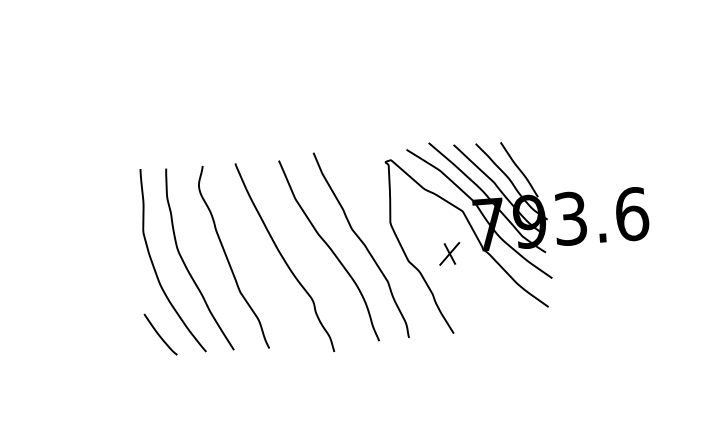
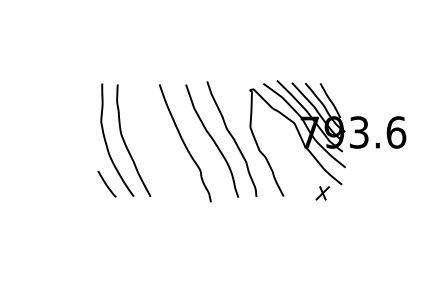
part: (449, 254) -> (322, 193), moved
curve: (228, 257) -> (151, 140), removed

